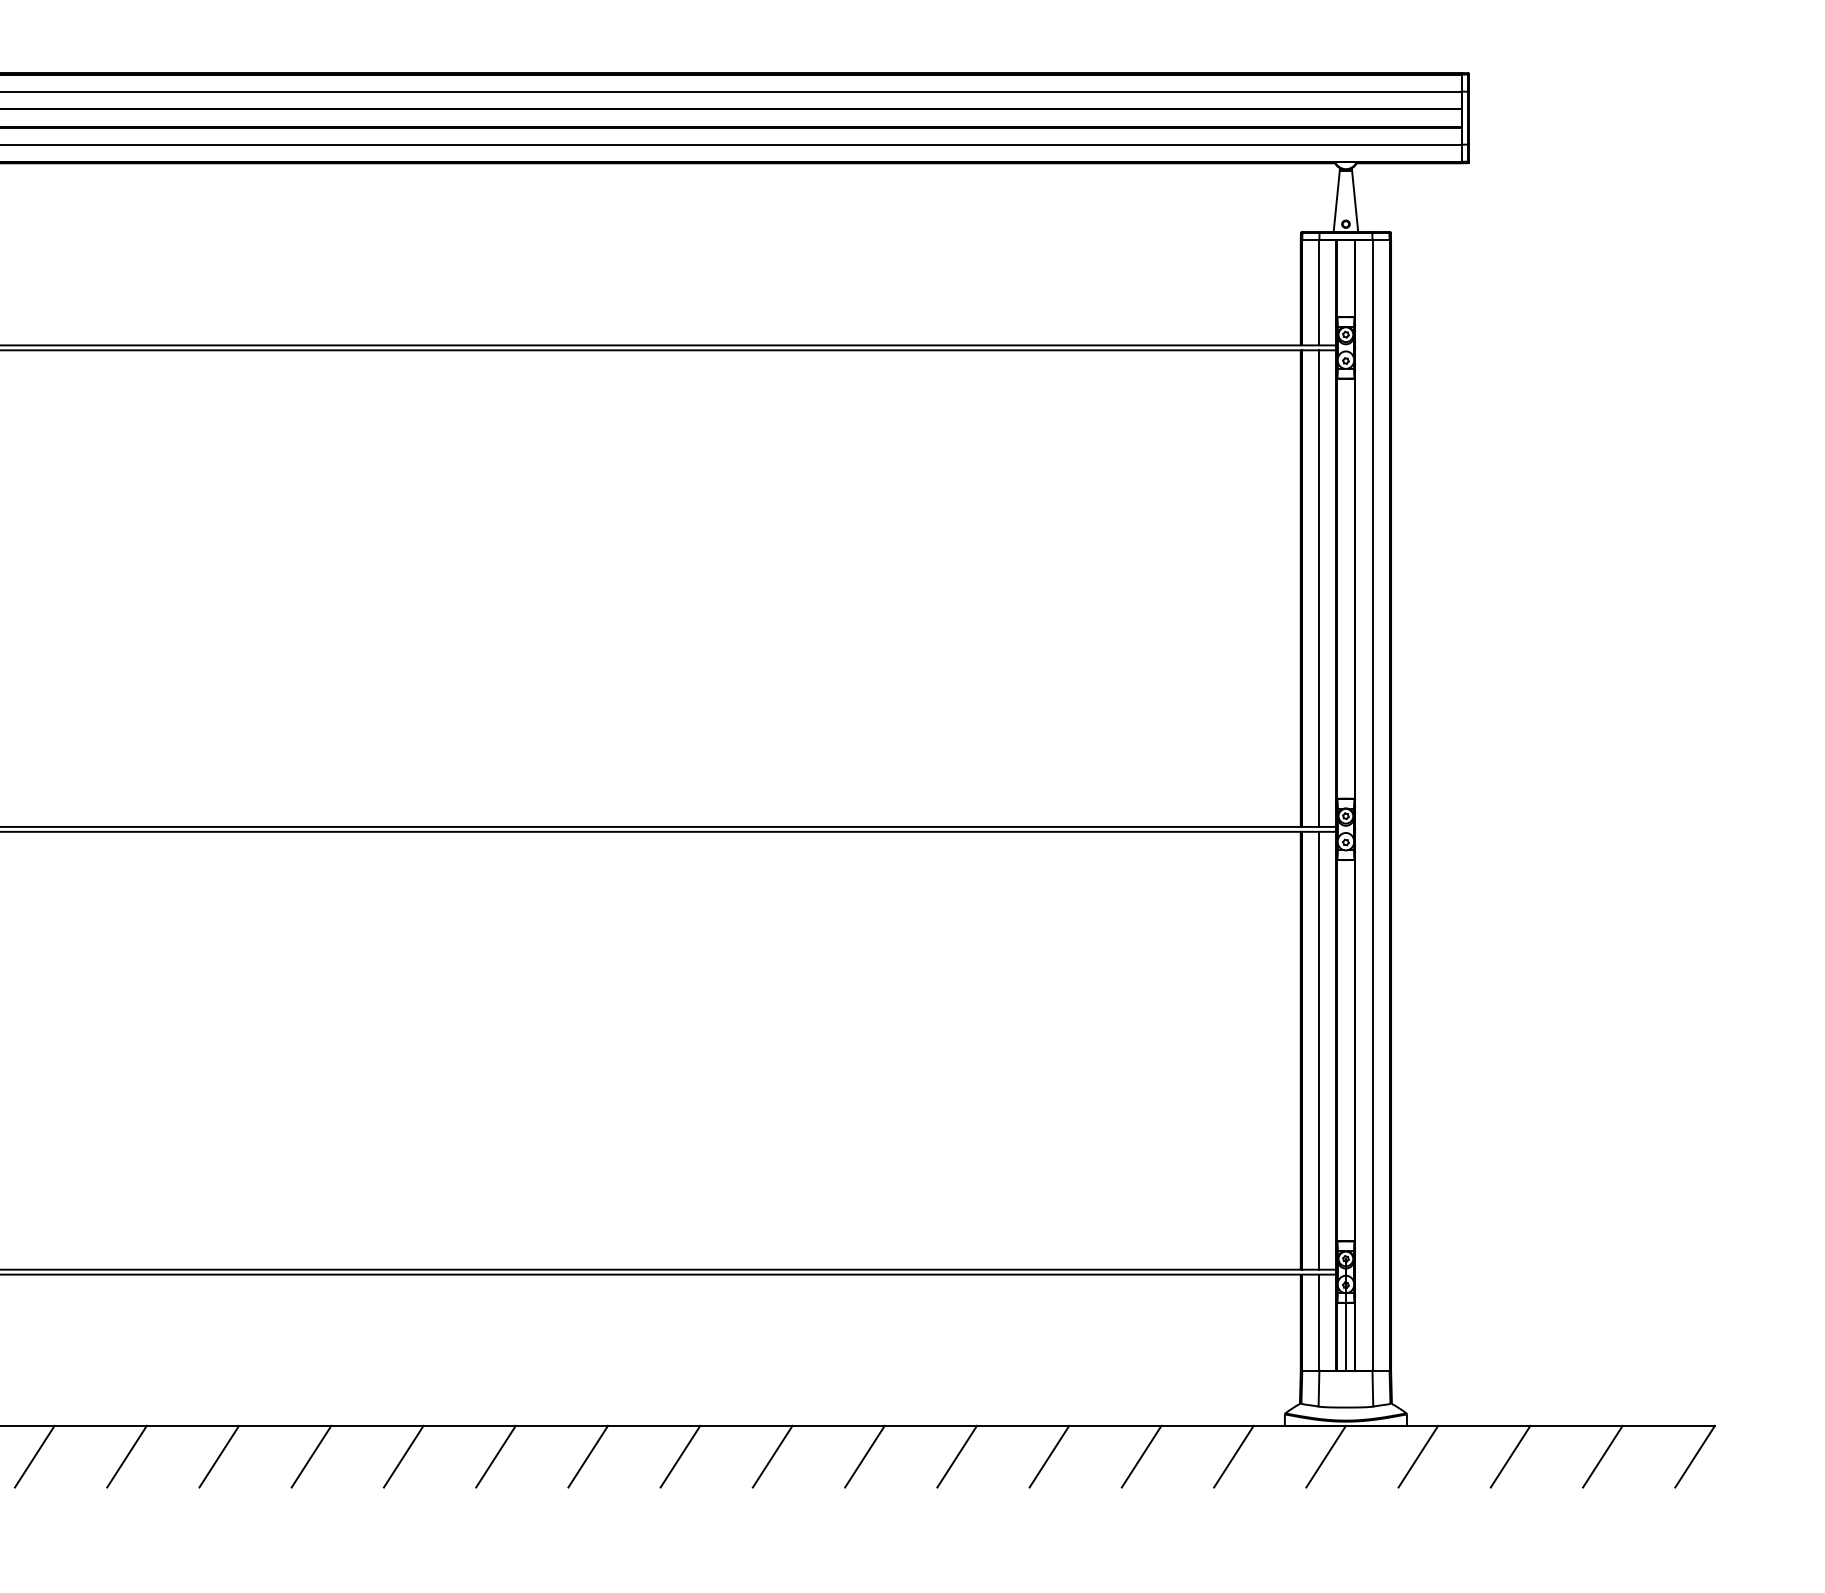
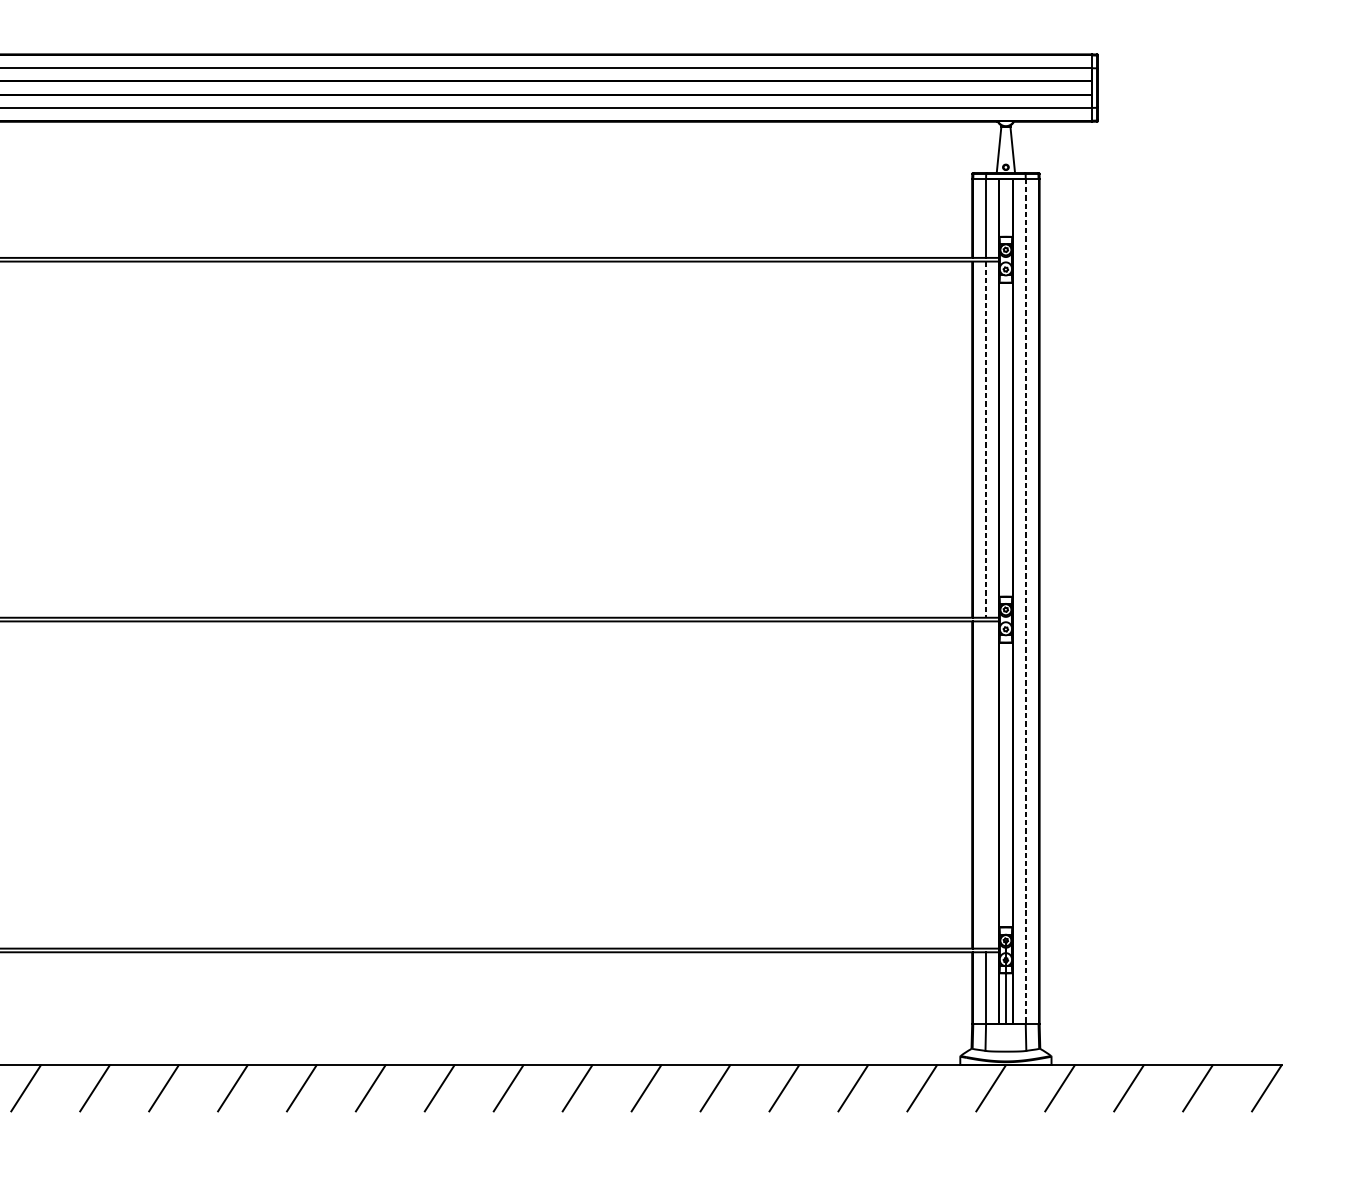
line: (1319, 589) -> (986, 440), solid -> dashed
line: (1372, 805) -> (1025, 601), solid -> dashed
line: (1319, 1050) -> (986, 784), removed

